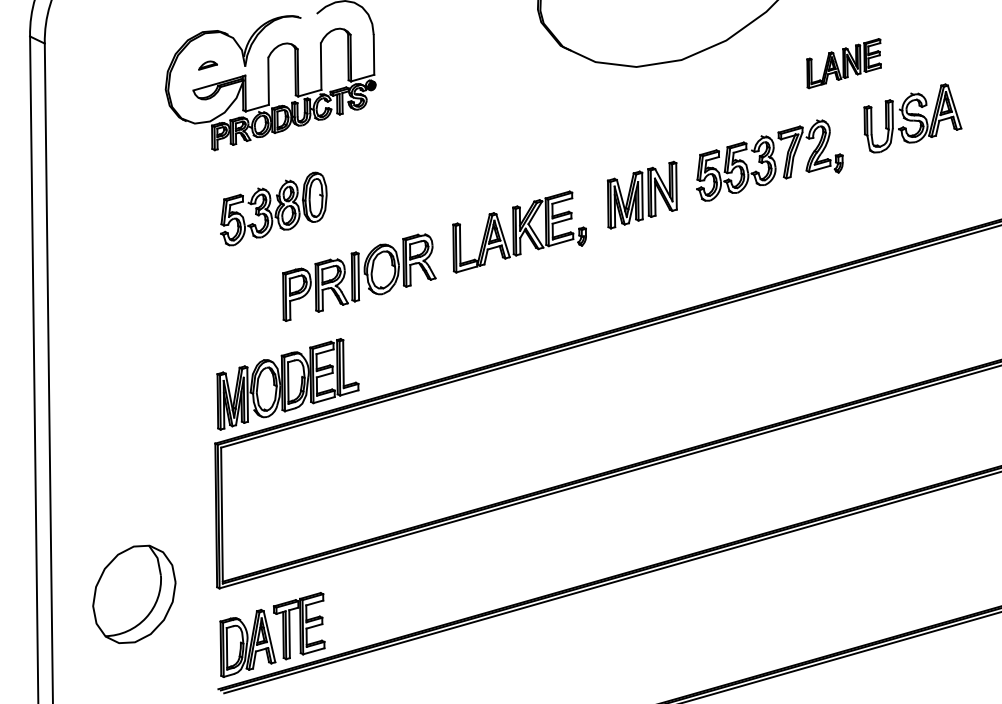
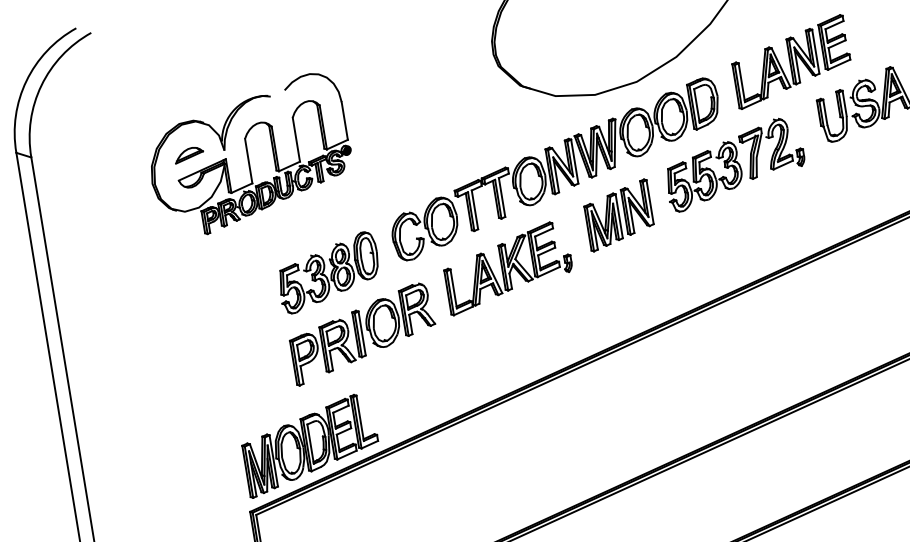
part: (843, 63) -> (790, 61), size x1.67
part: (207, 65) -> (188, 154), size x1.67
part: (583, 137) -> (555, 169), added
part: (273, 208) -> (328, 272), moved

